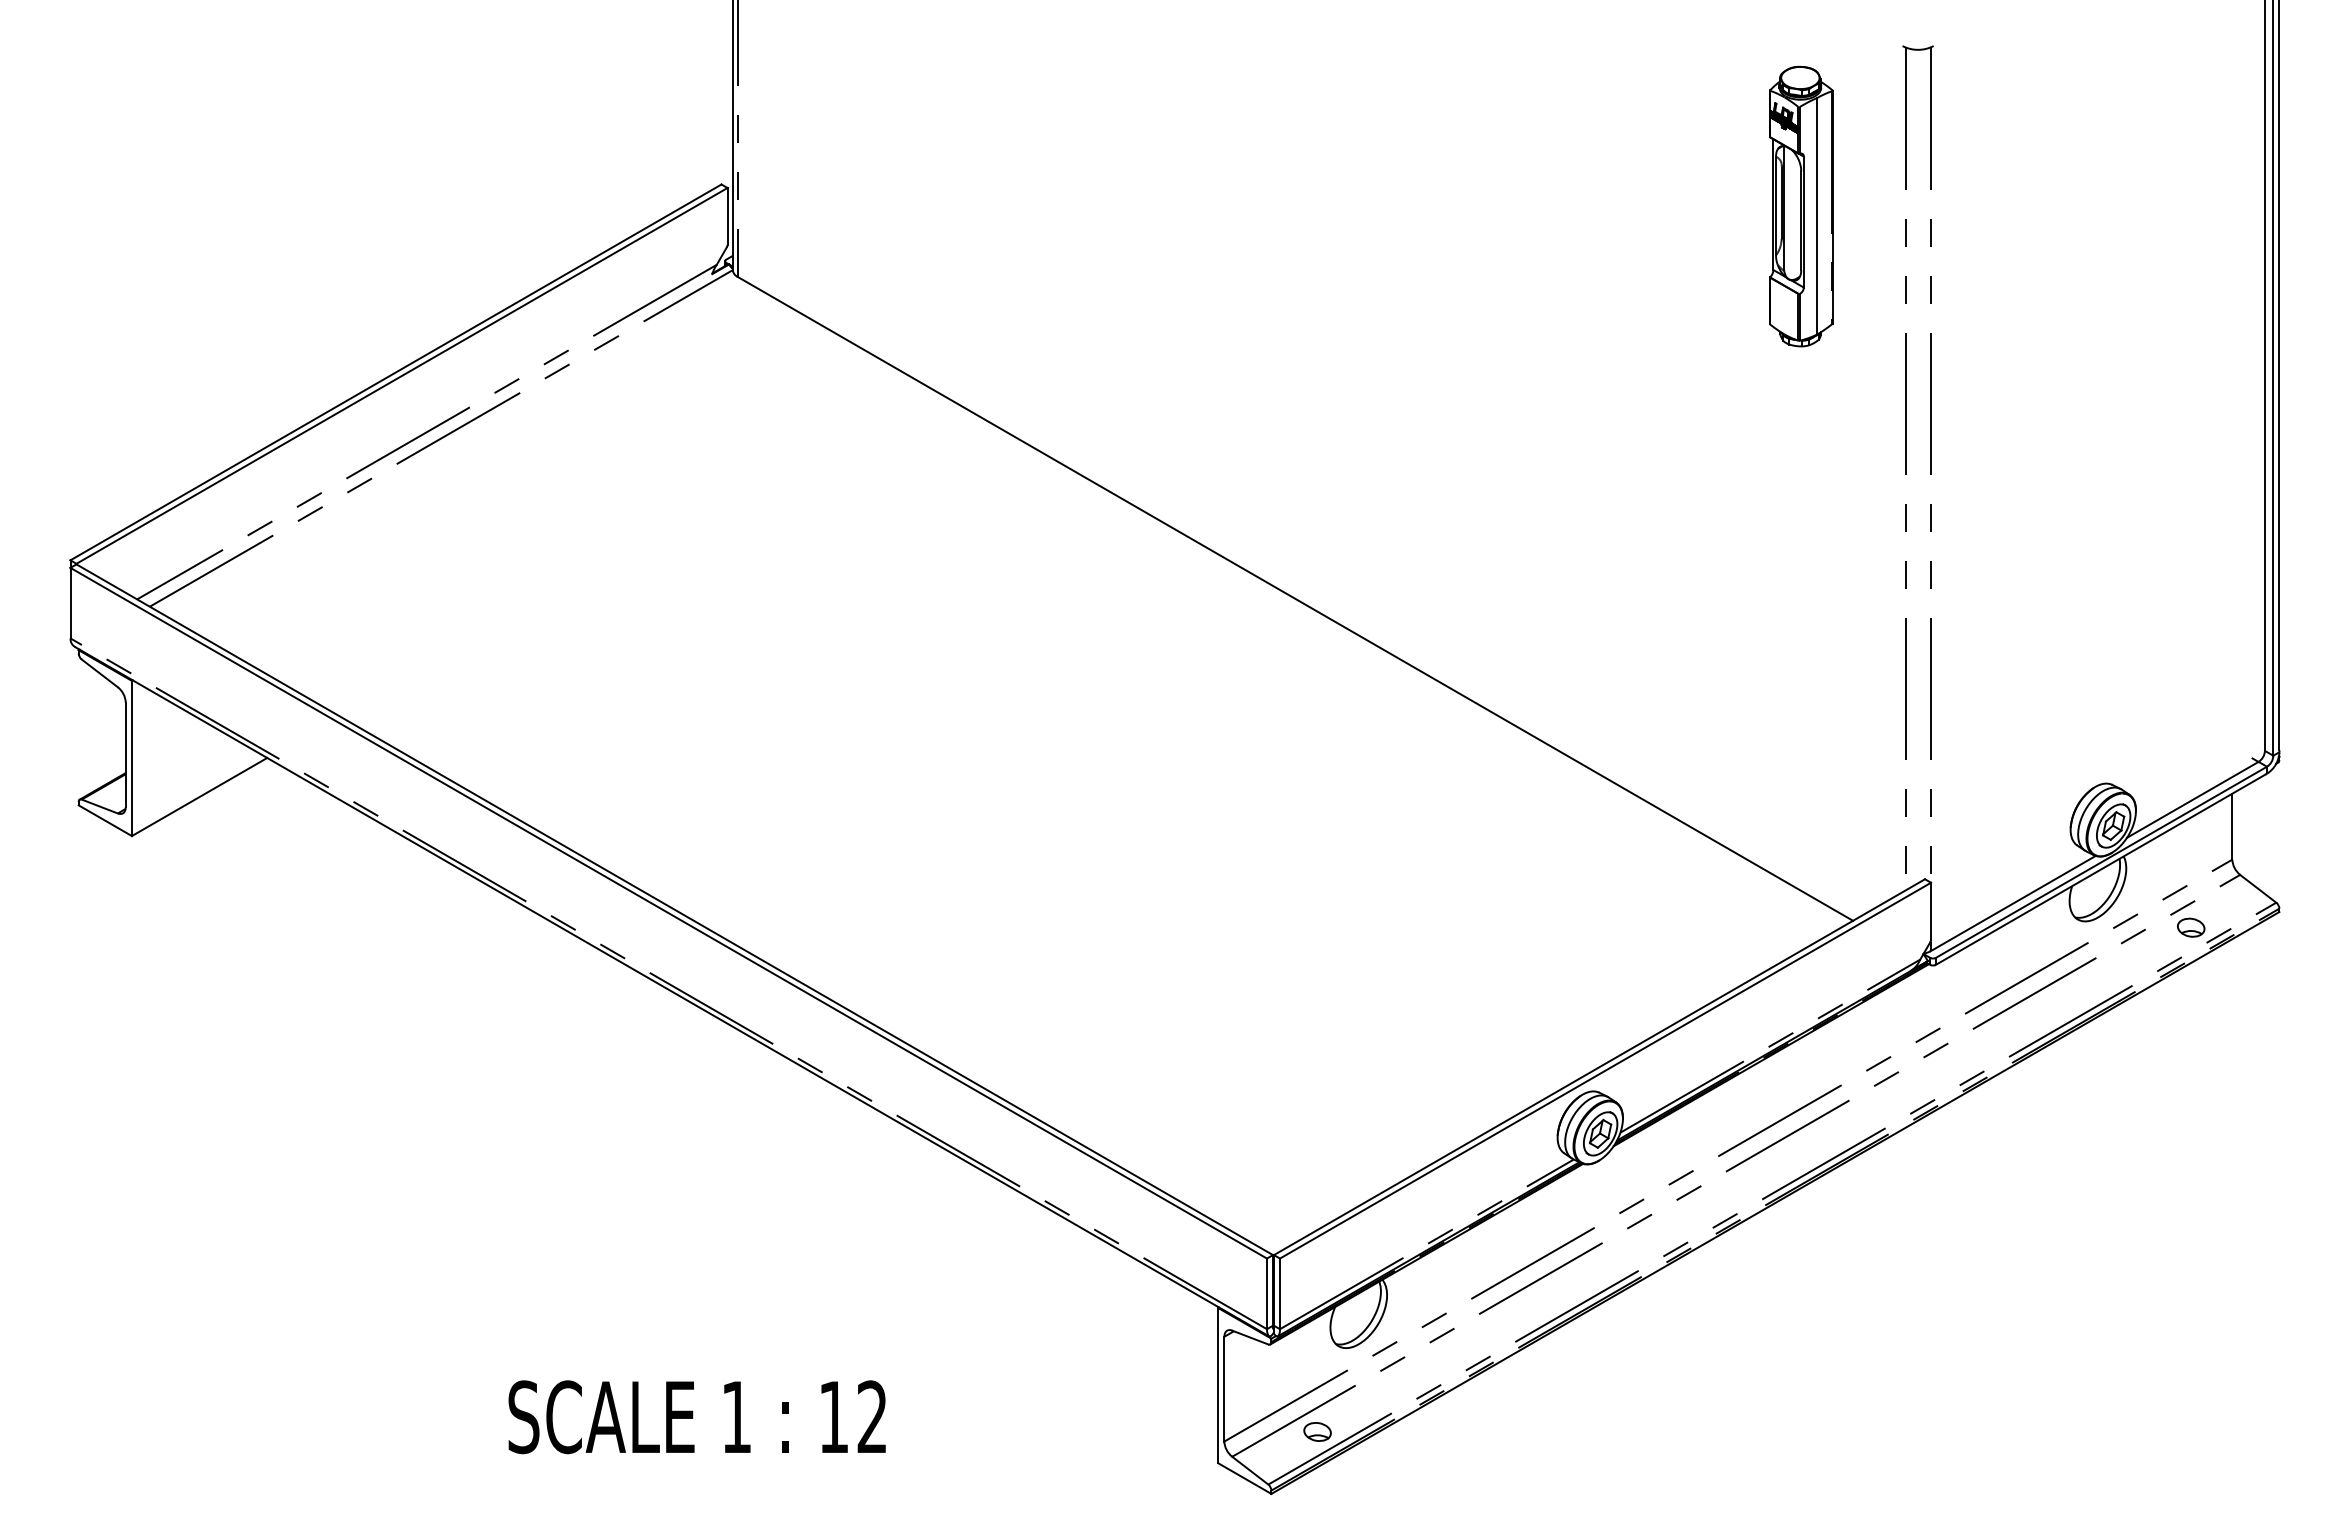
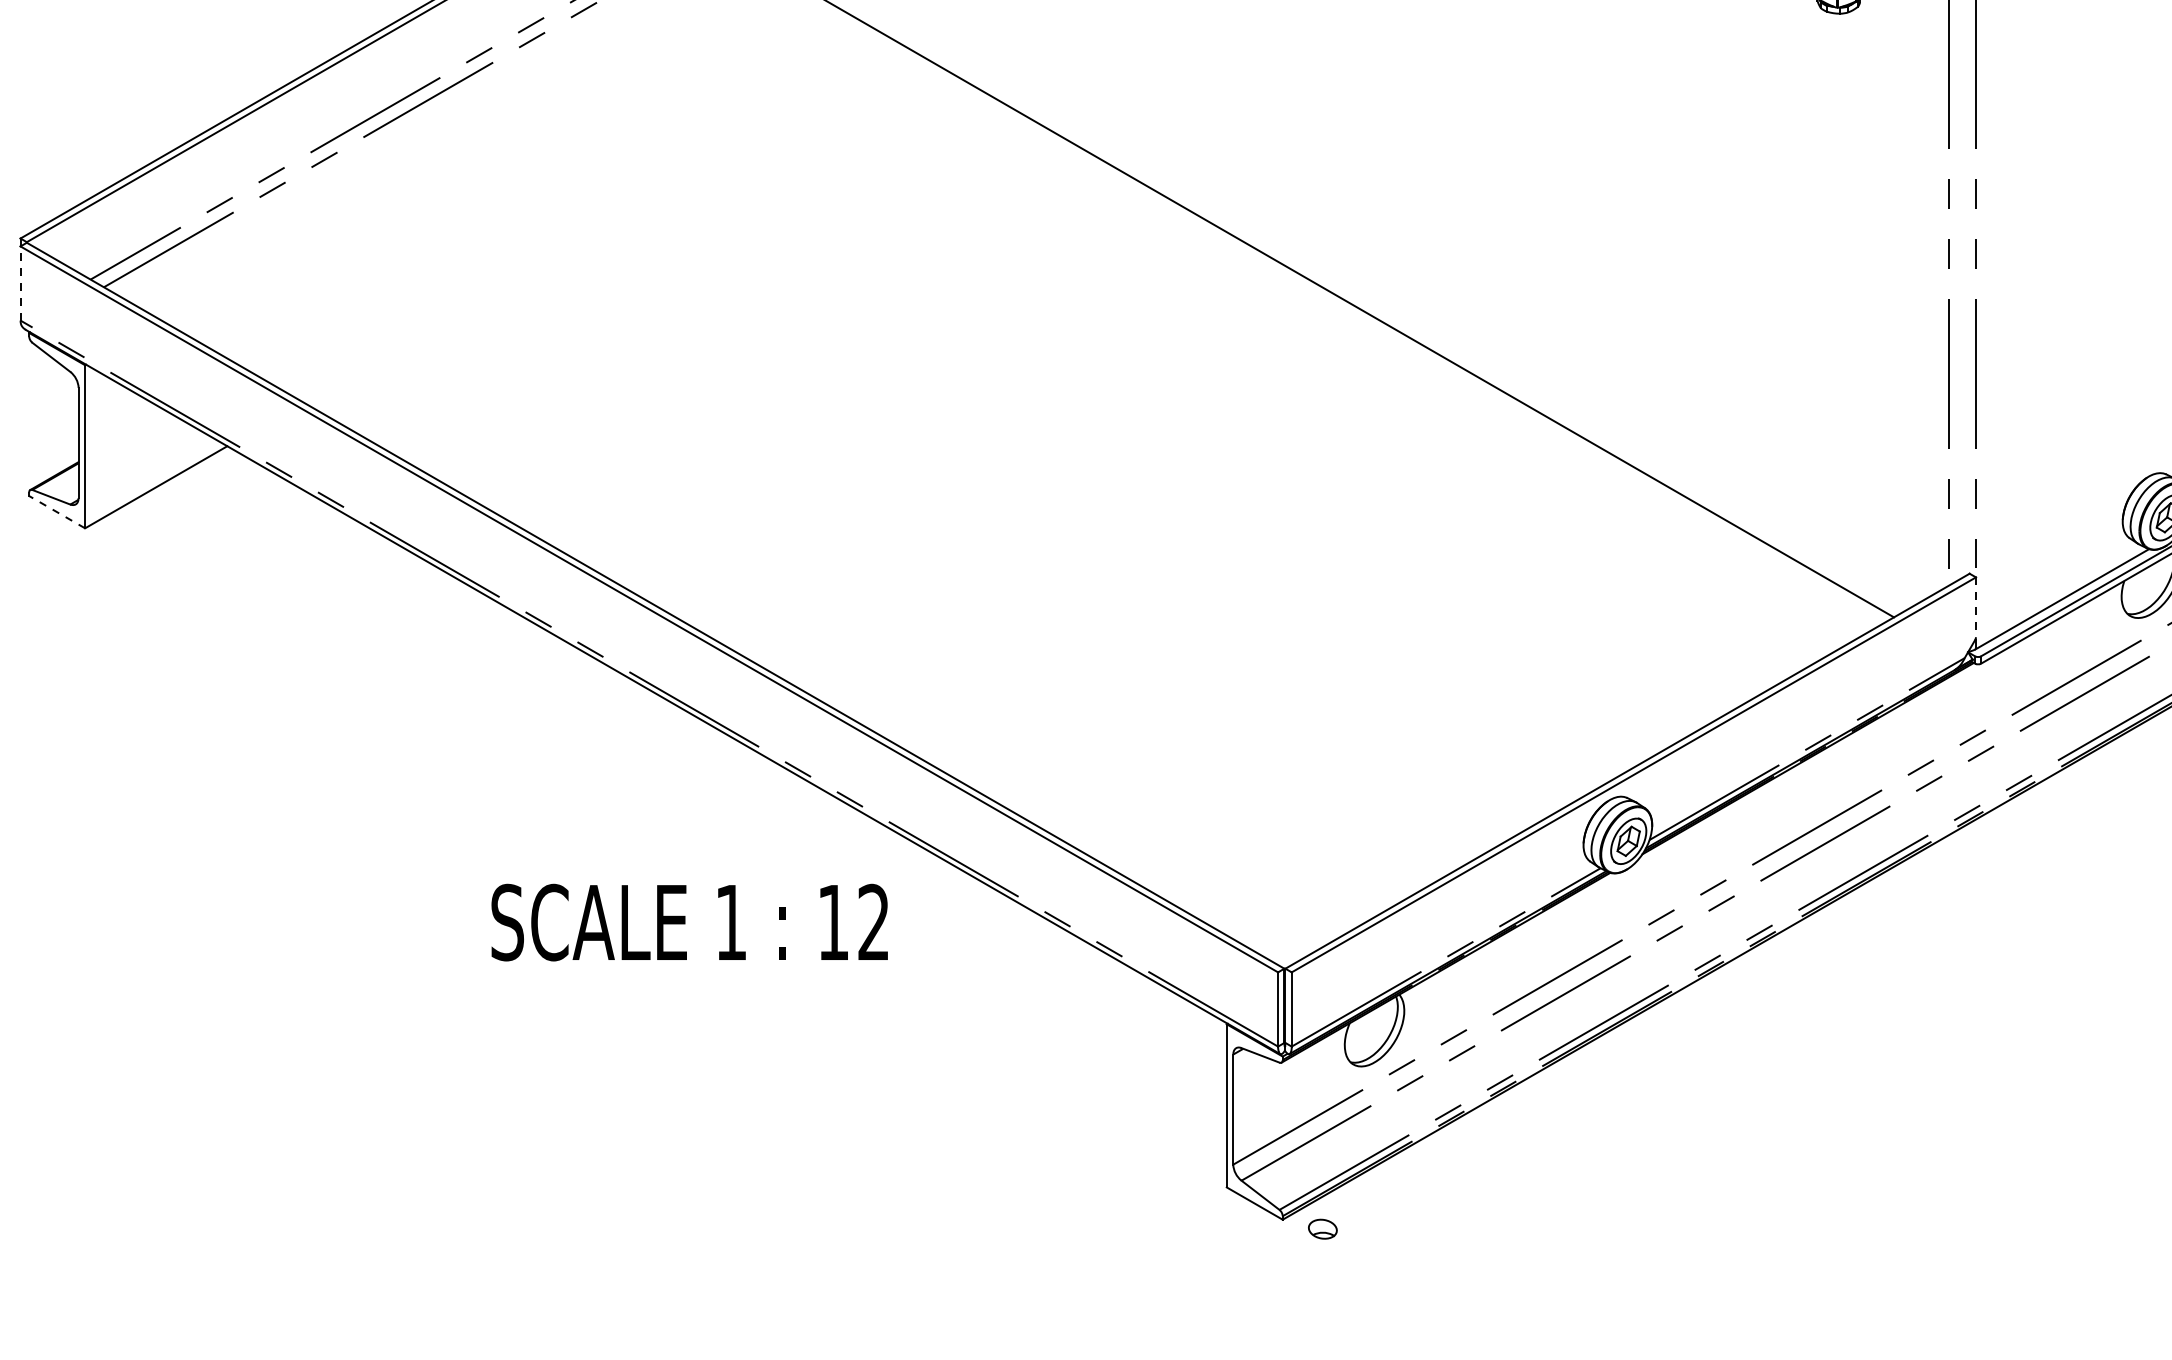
line: (70, 602) -> (20, 282), solid -> dashed
line: (105, 820) -> (57, 511), solid -> dashed
line: (1931, 911) -> (1976, 607), solid -> dashed
text: (696, 1417) -> (689, 922), moved
part: (1317, 1431) -> (1322, 1228), moved

